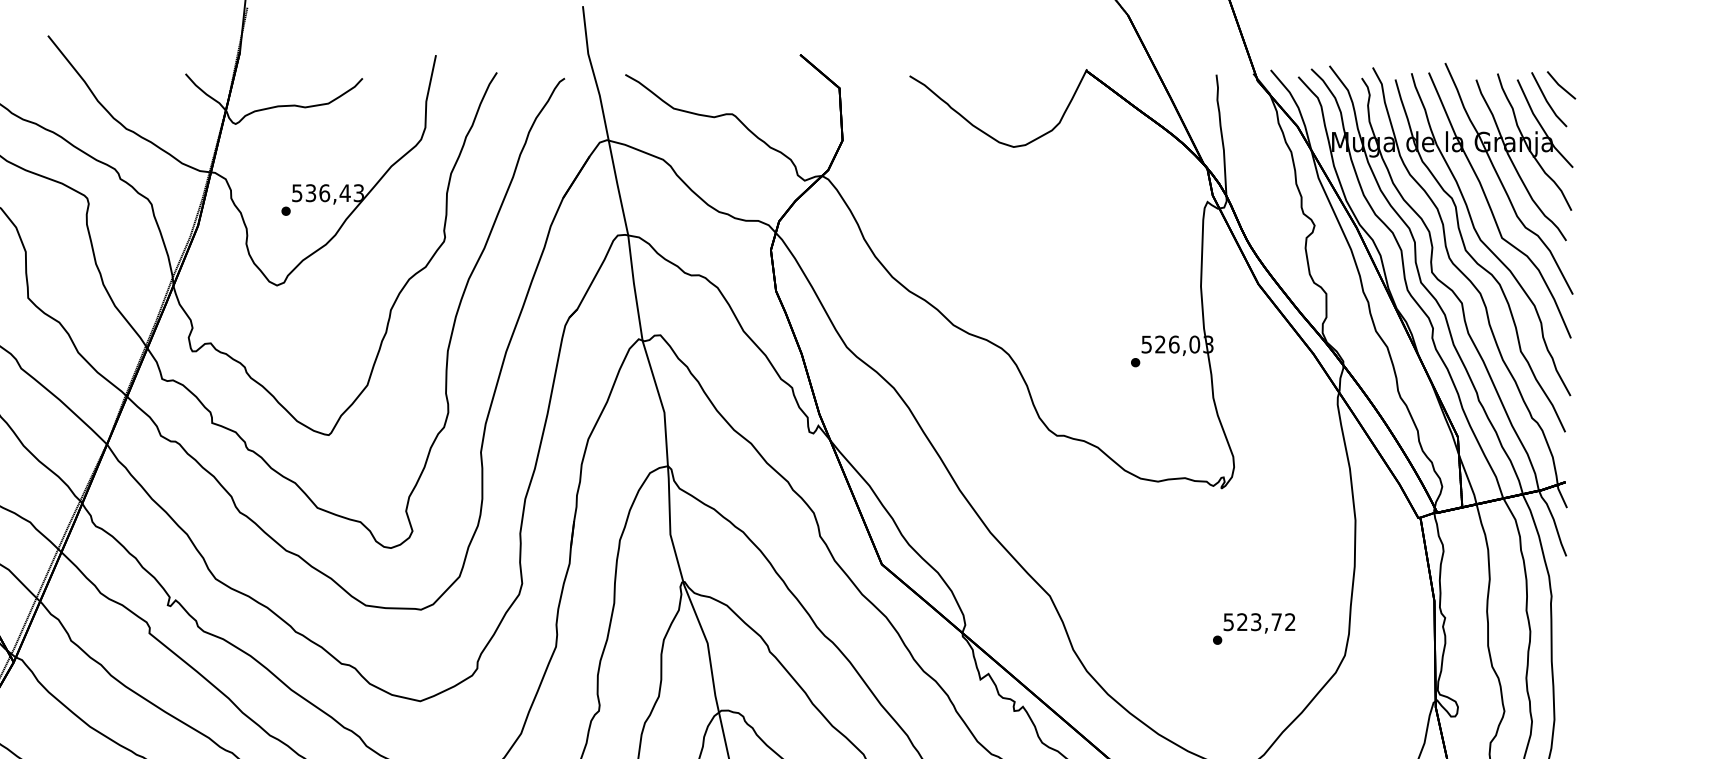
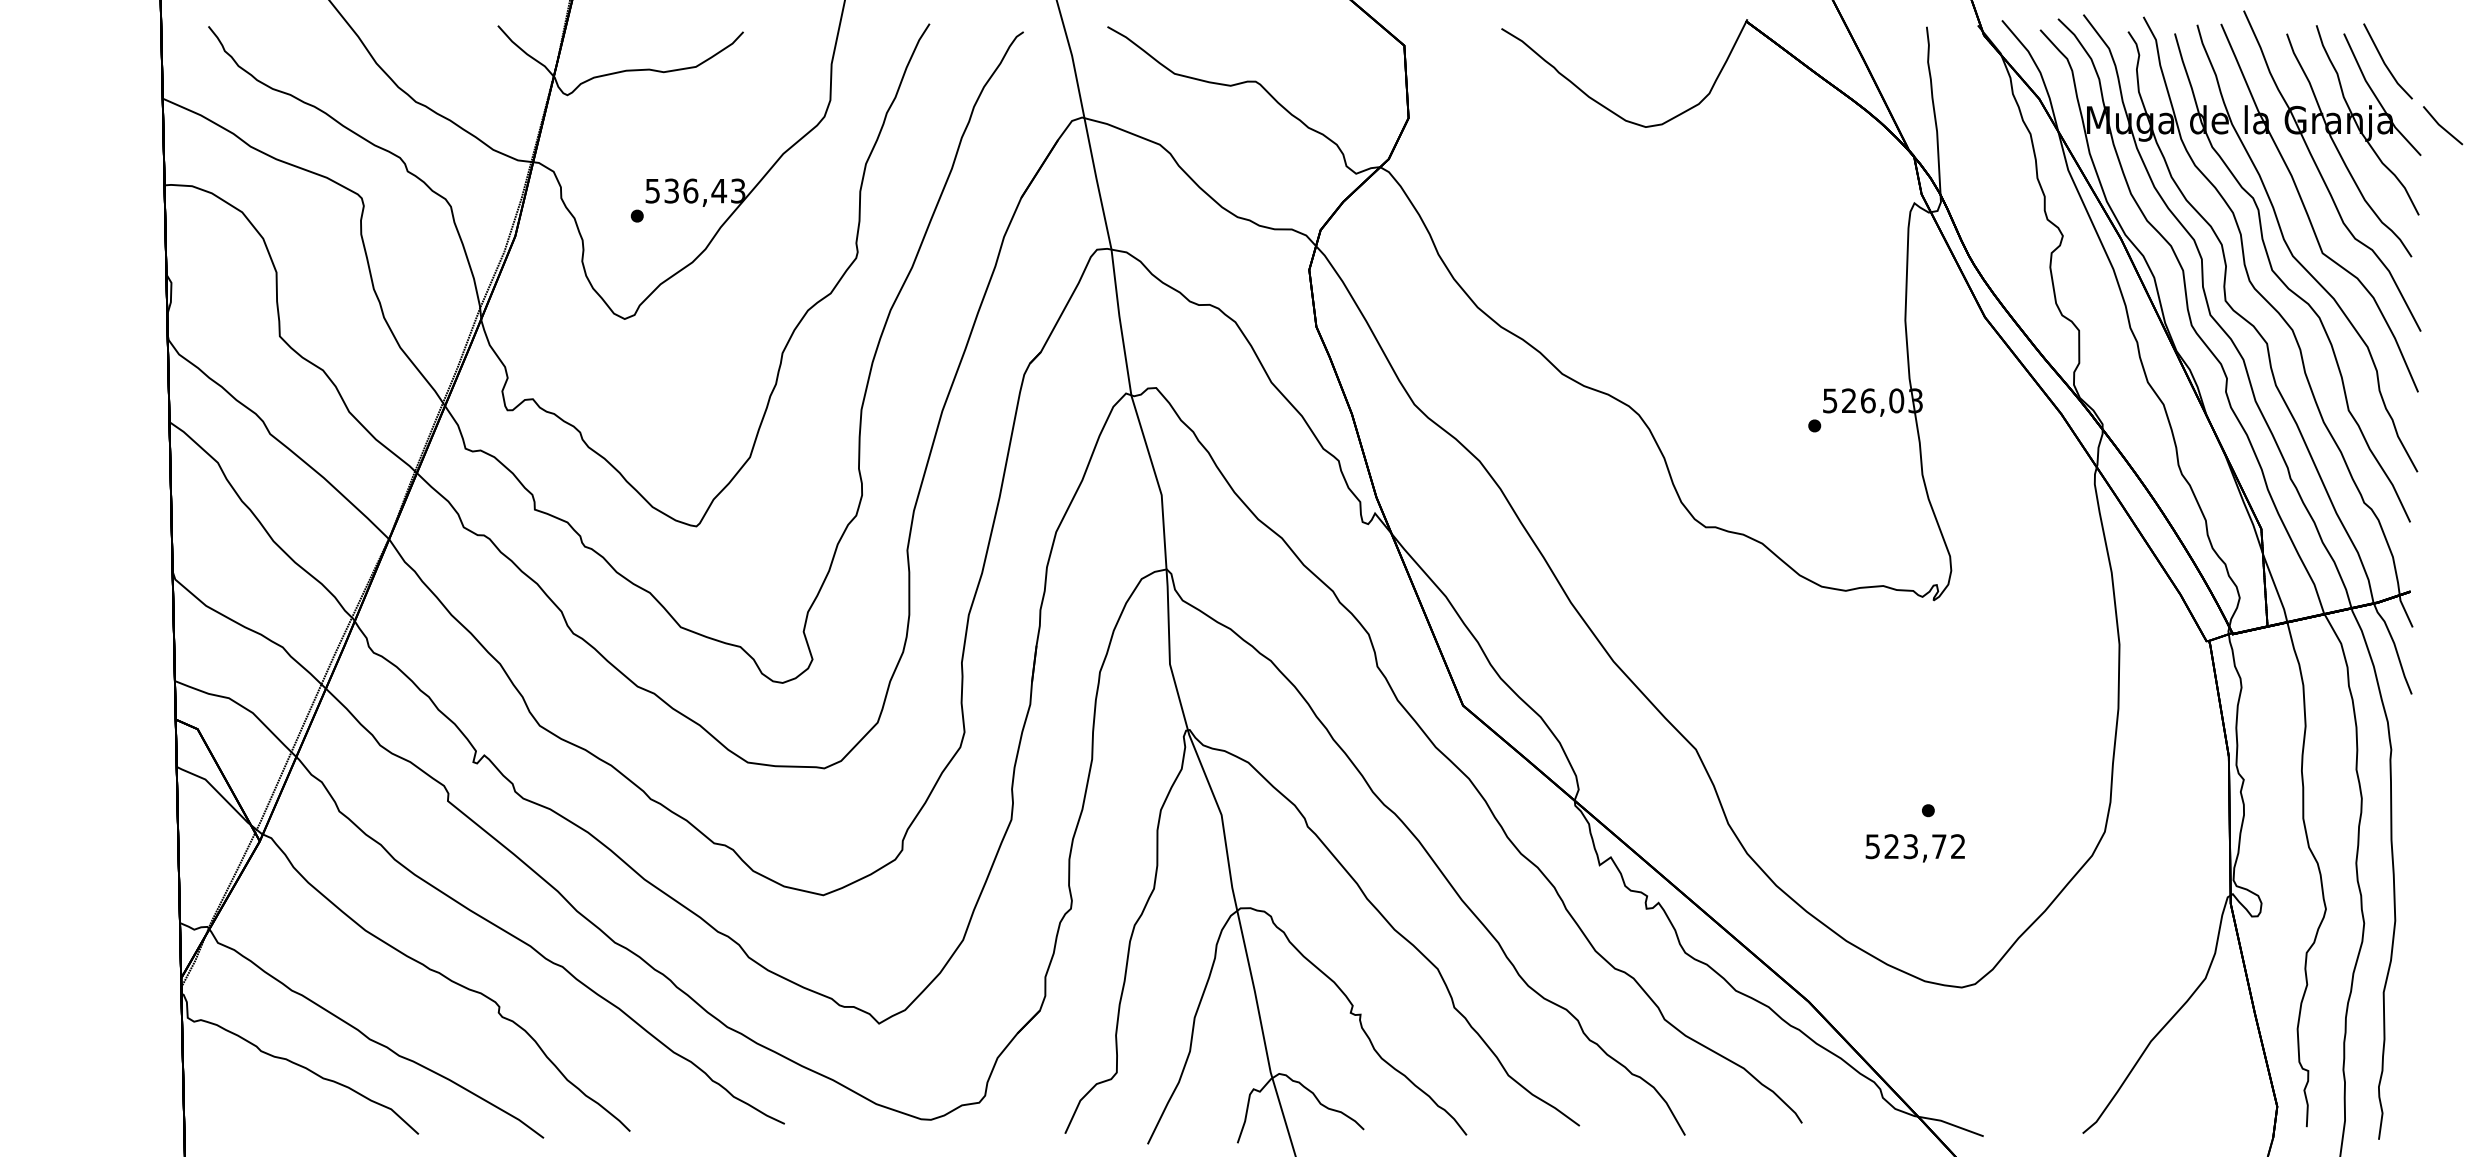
line: (1561, 86) -> (2442, 126), moved
text: (1258, 623) -> (1914, 848), moved

